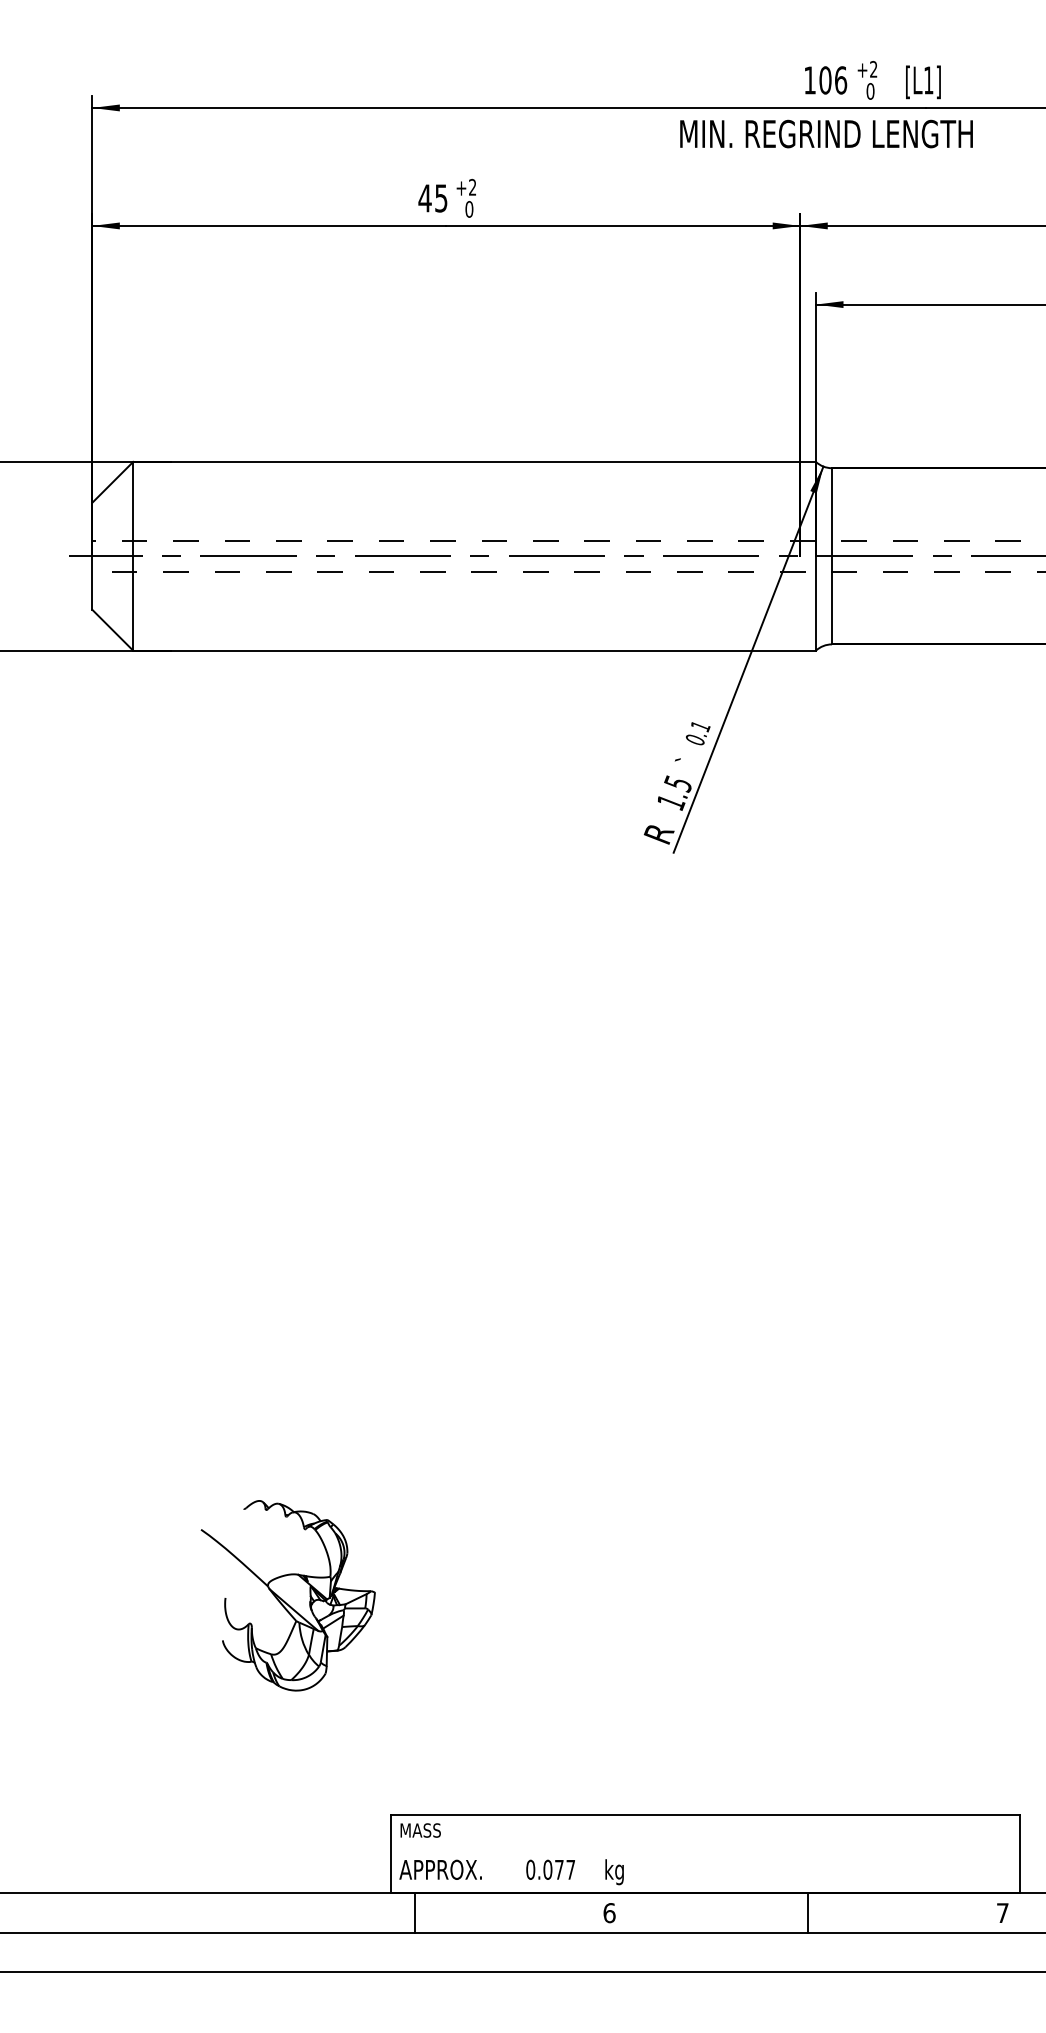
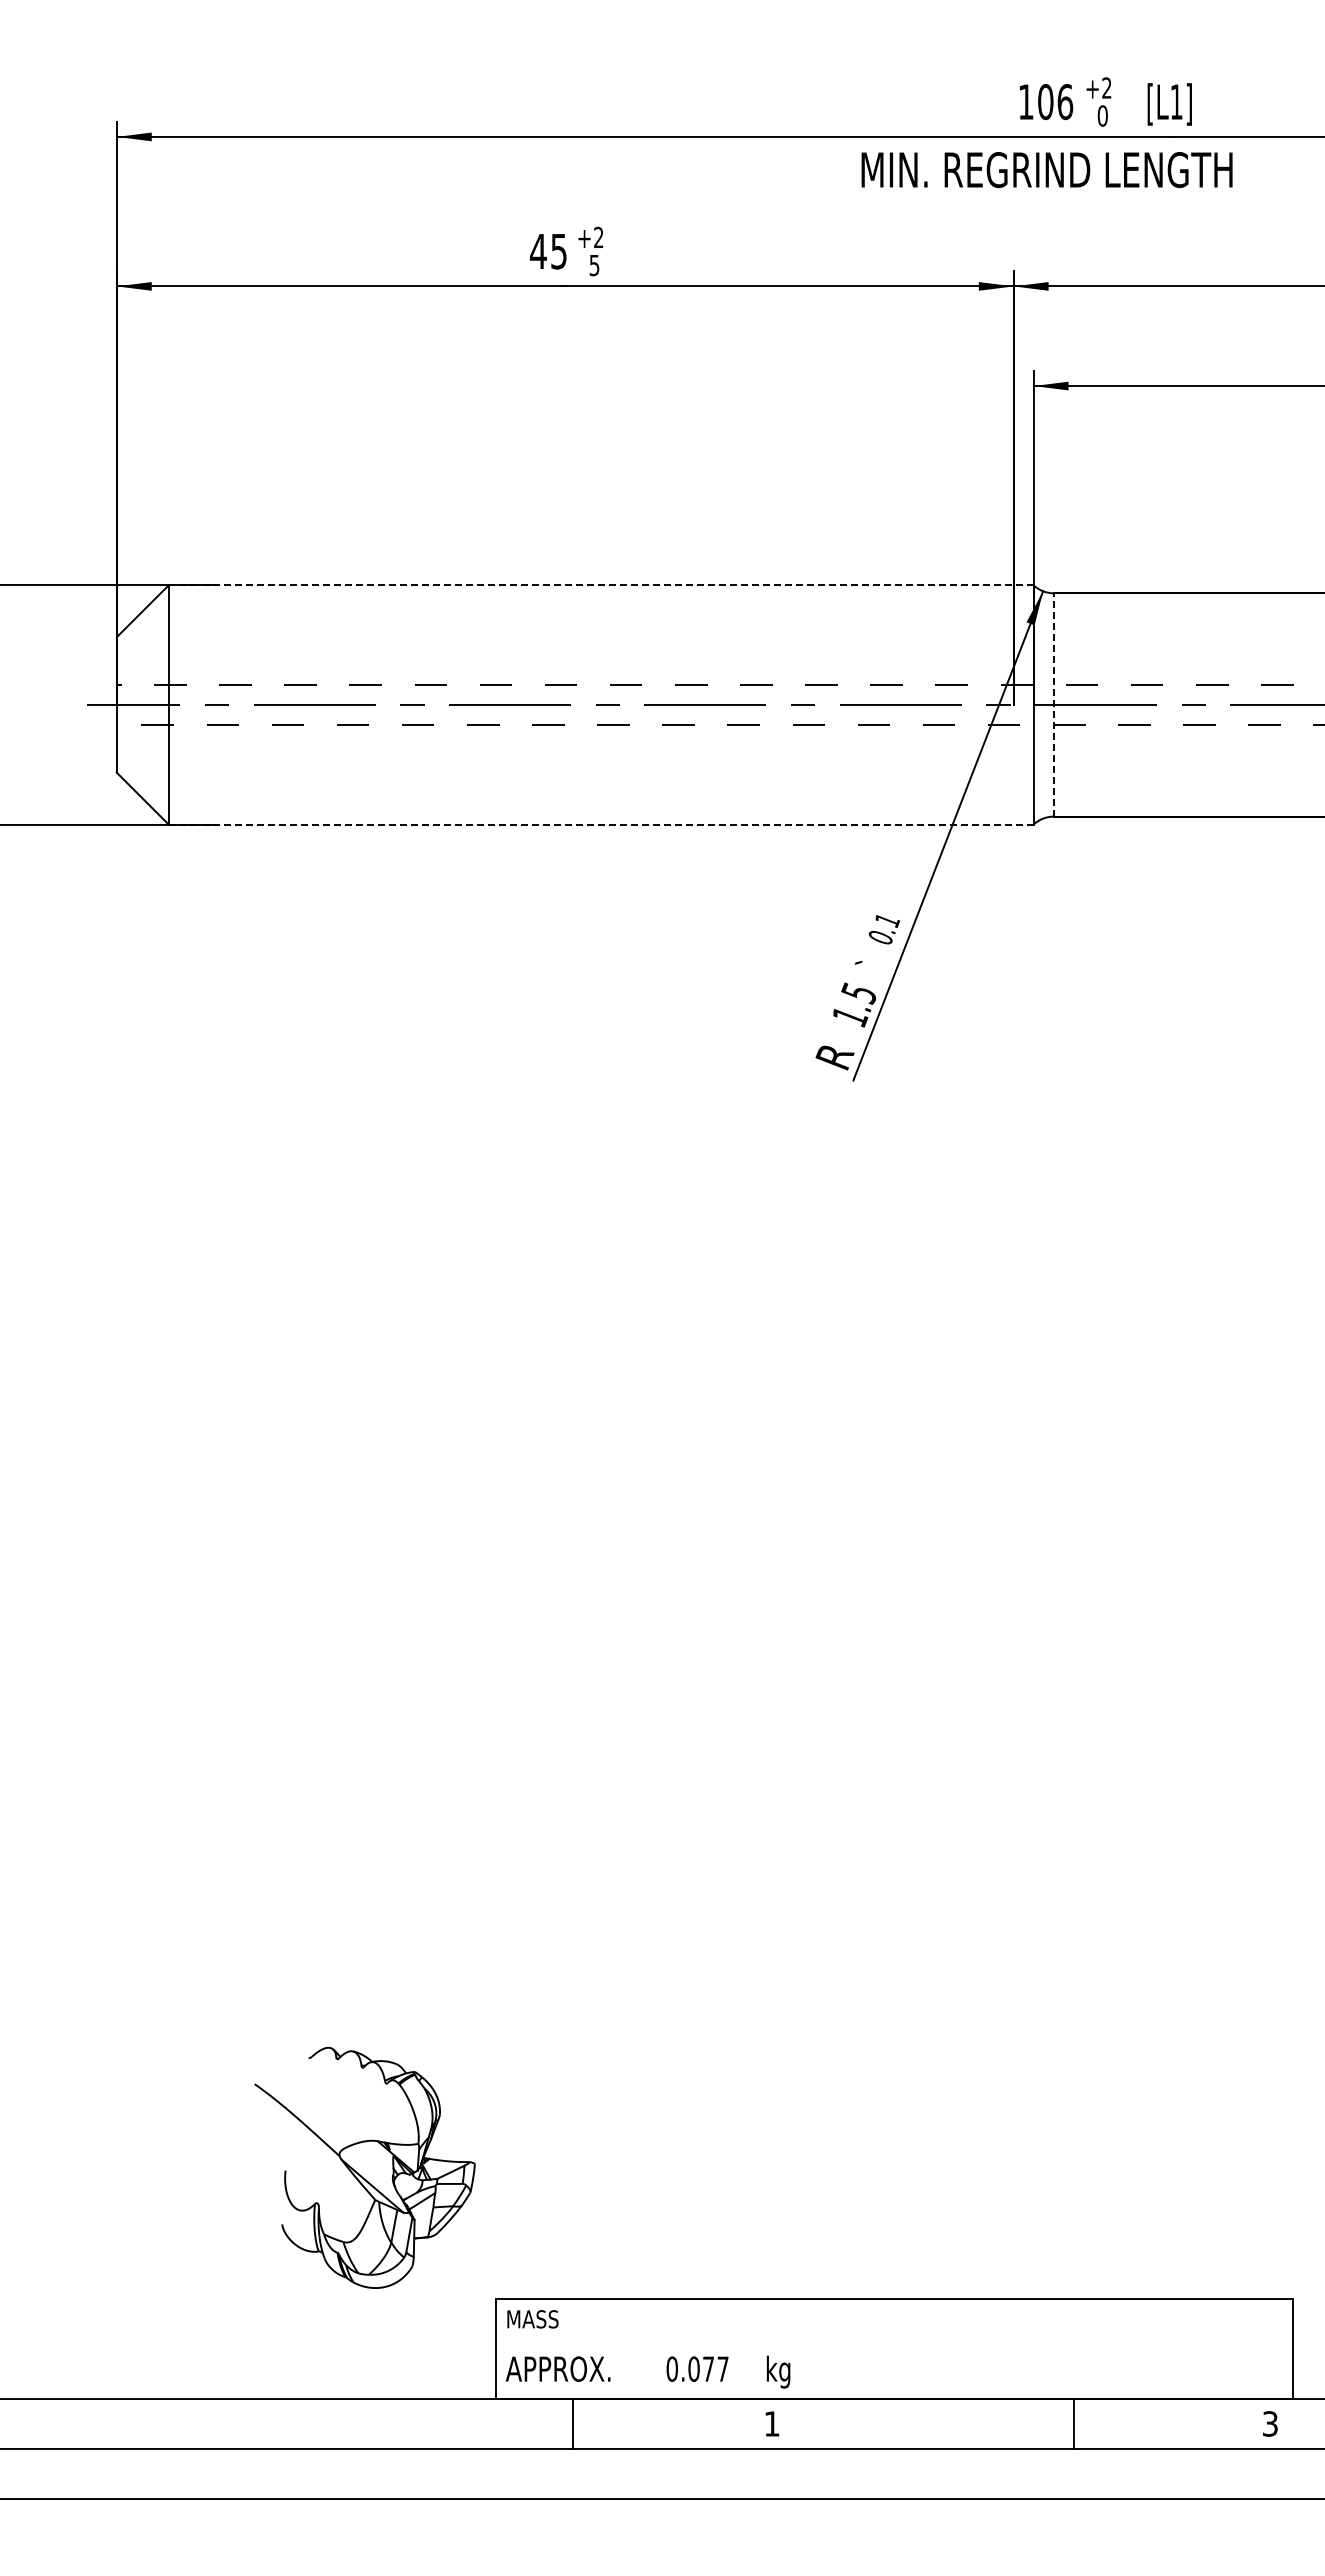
text: (469, 209) -> (594, 265), 0 -> 5
line: (474, 462) -> (600, 585), solid -> dashed
line: (831, 555) -> (1053, 704), solid -> dashed
line: (474, 650) -> (601, 824), solid -> dashed
part: (287, 1595) -> (364, 2167), moved
line: (414, 1912) -> (573, 2423), moved
text: (609, 1912) -> (771, 2423), 6 -> 1
line: (807, 1912) -> (1073, 2423), moved
text: (1002, 1912) -> (1270, 2423), 7 -> 3

